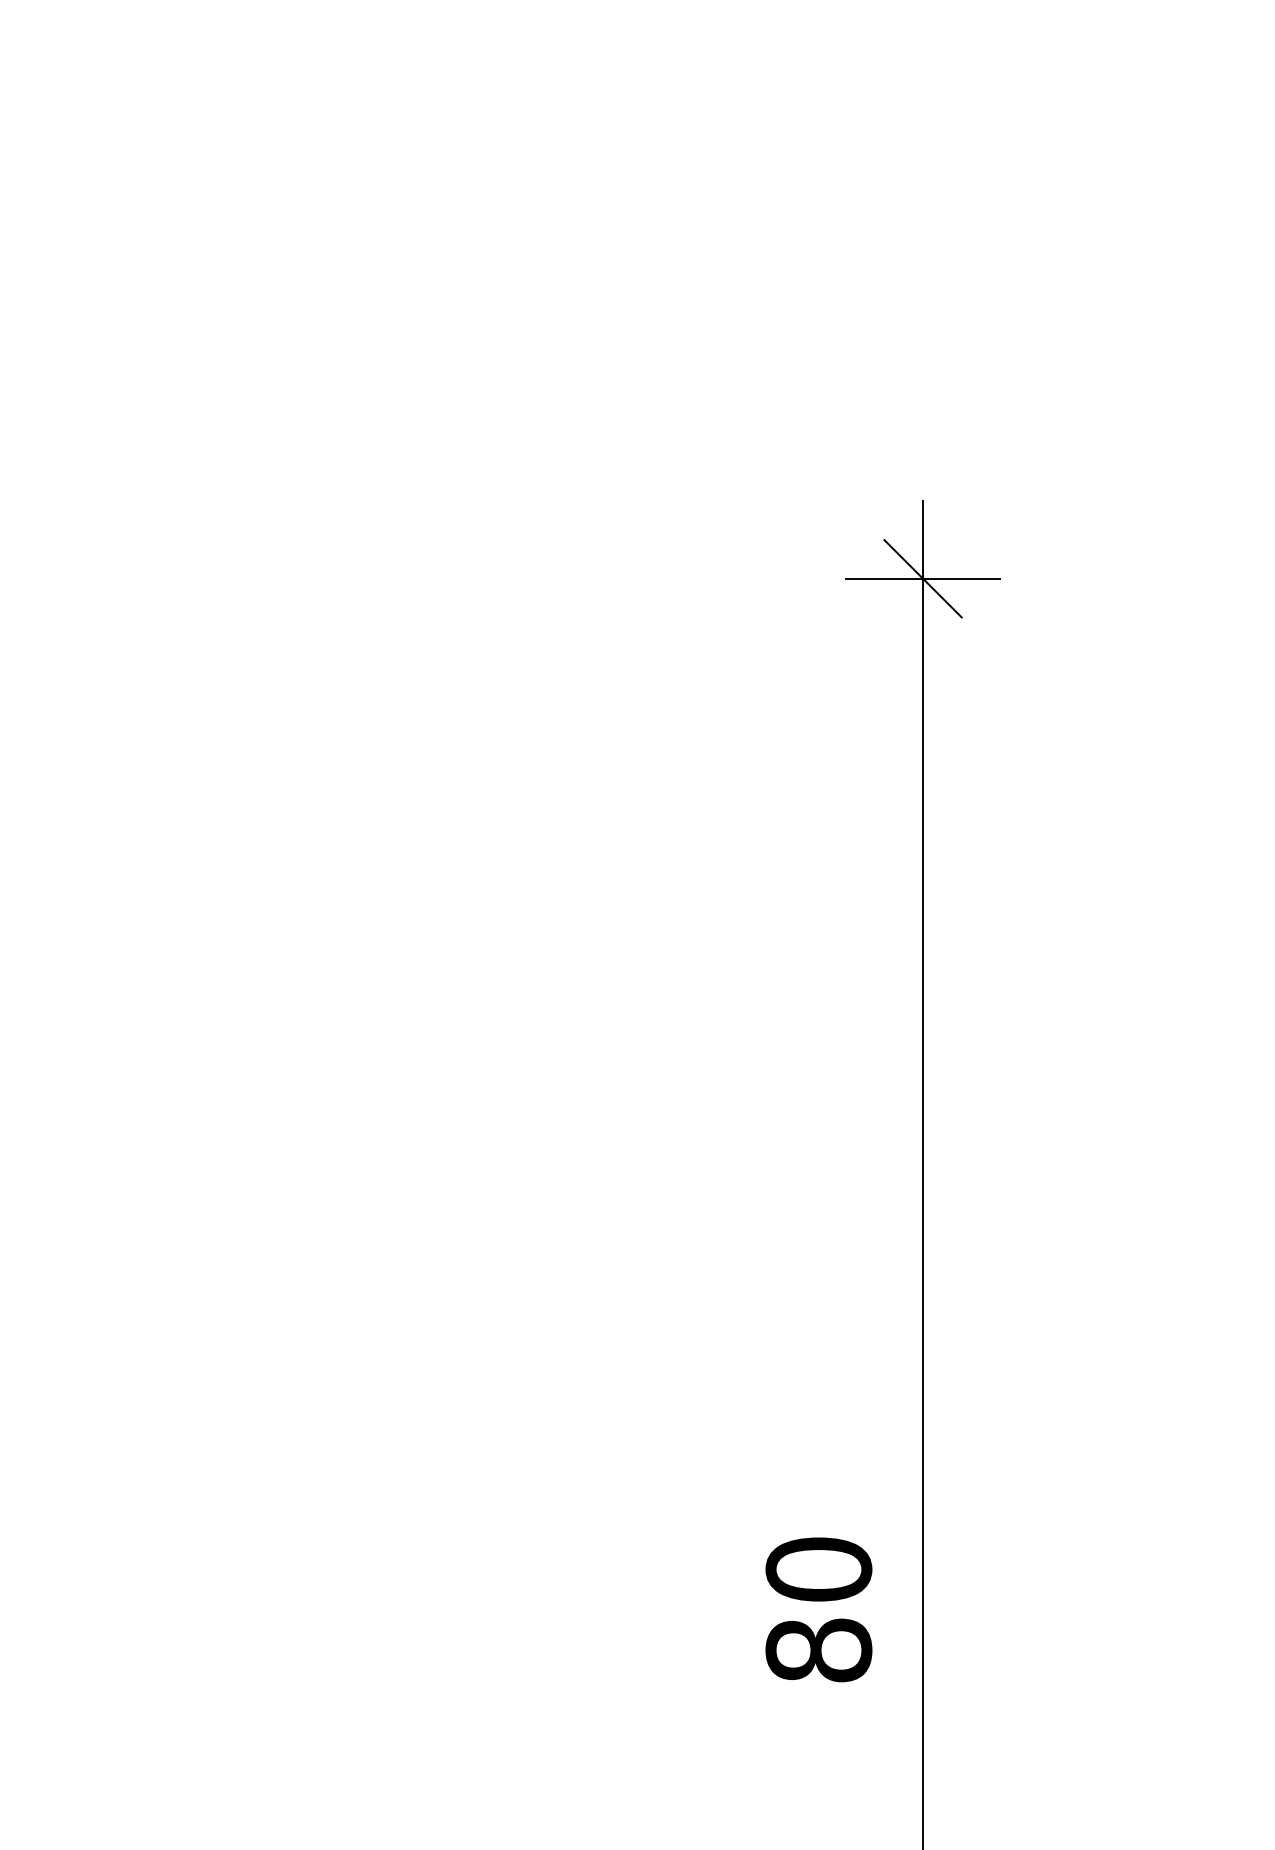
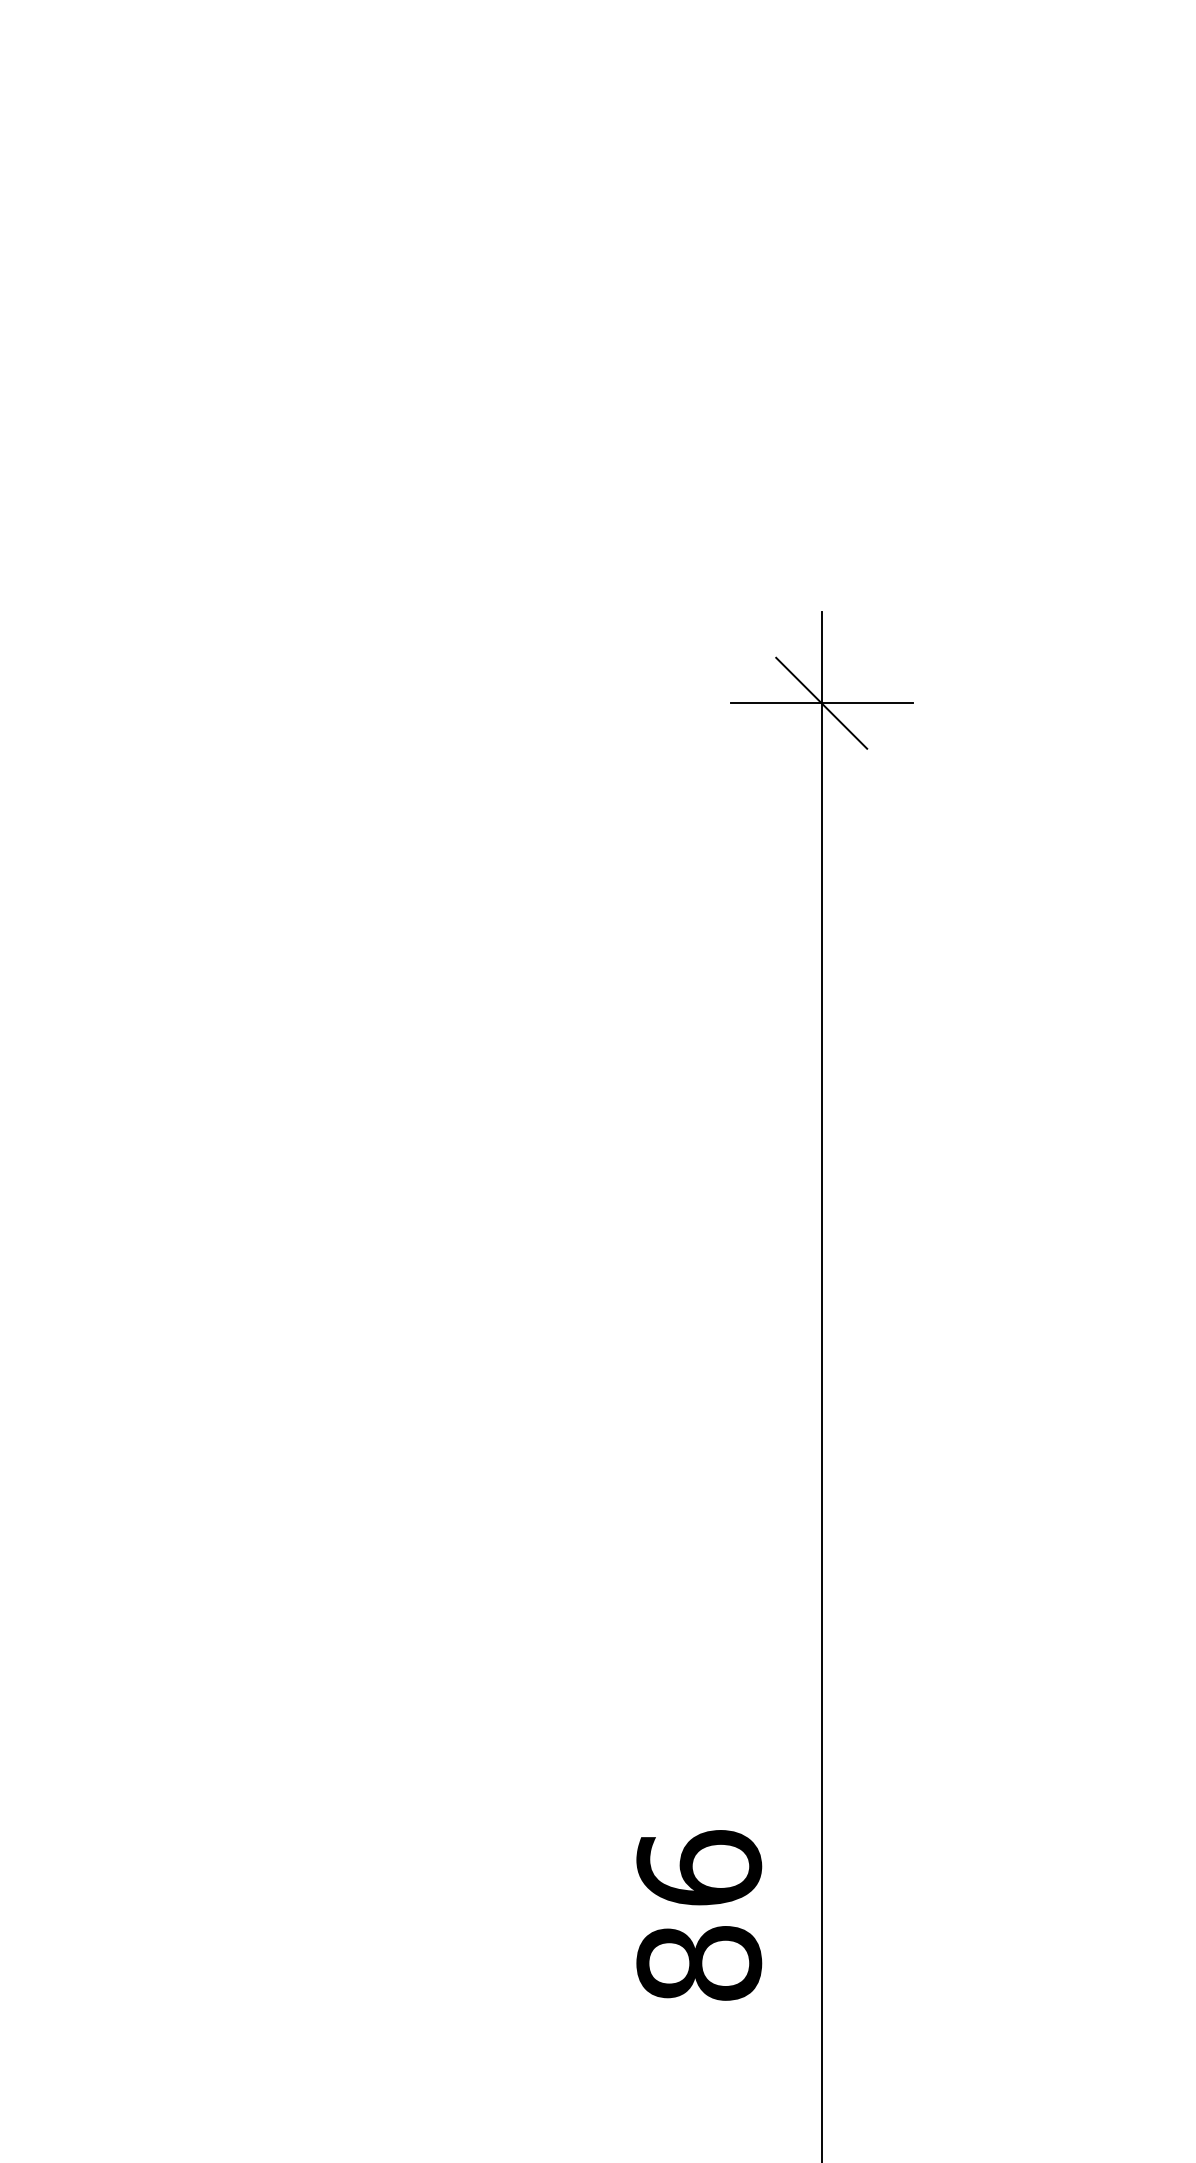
text: (818, 1569) -> (698, 1868), 80 -> 86

